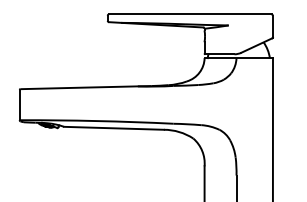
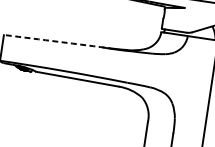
arc: (85, 87) -> (58, 41), solid -> dashed

